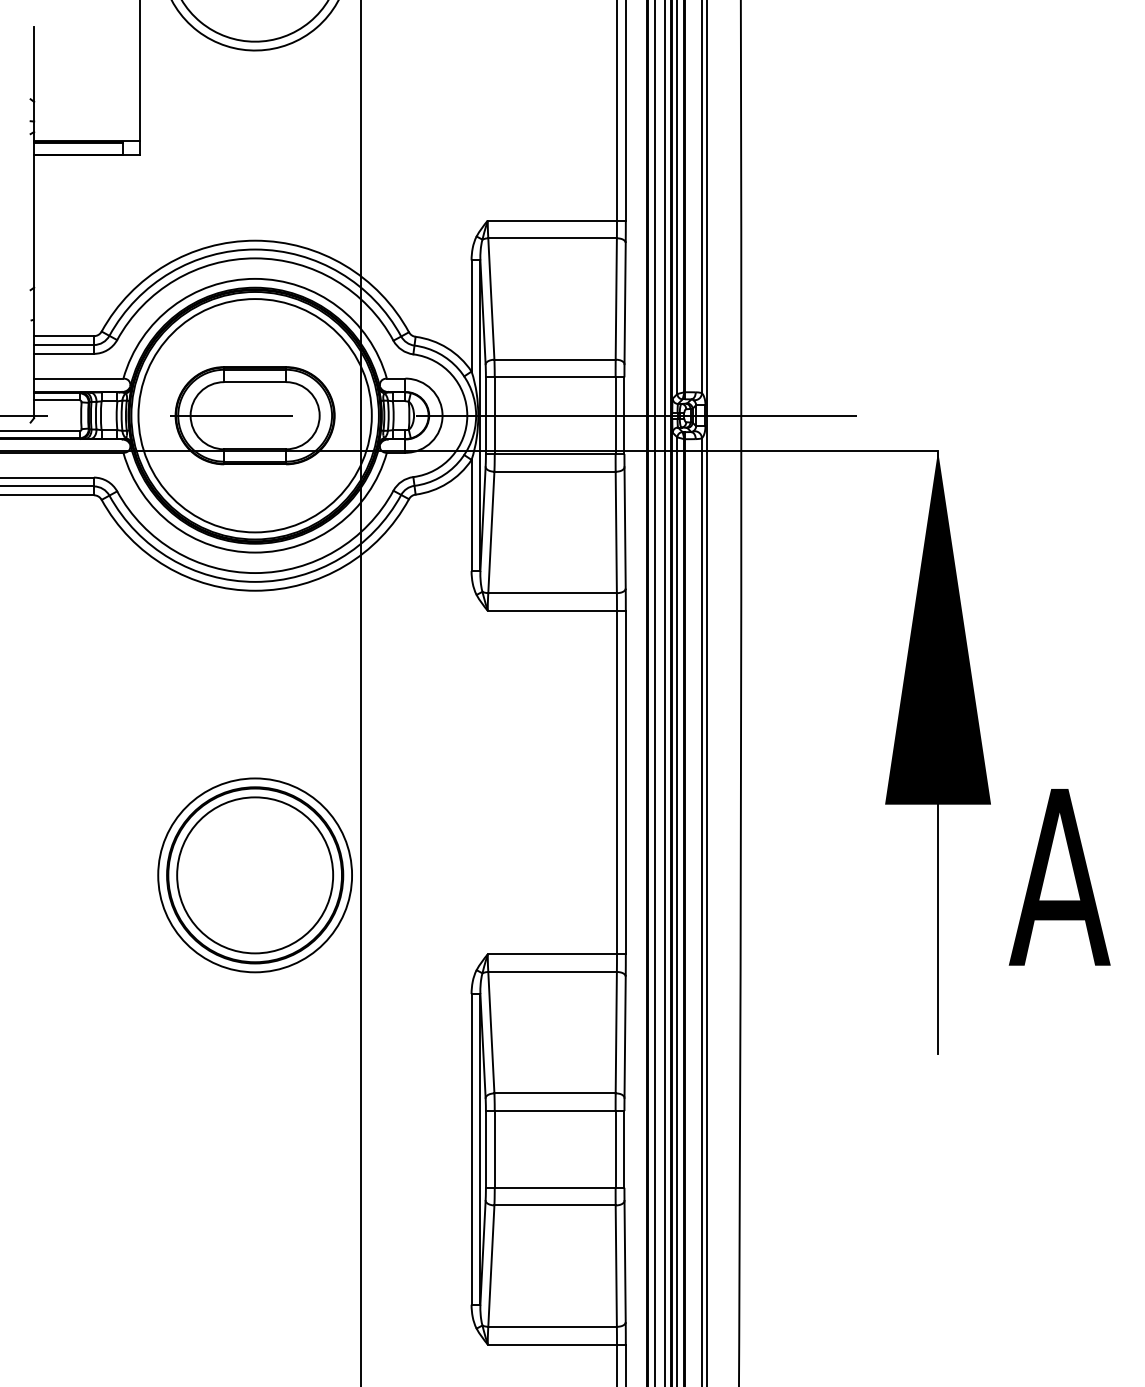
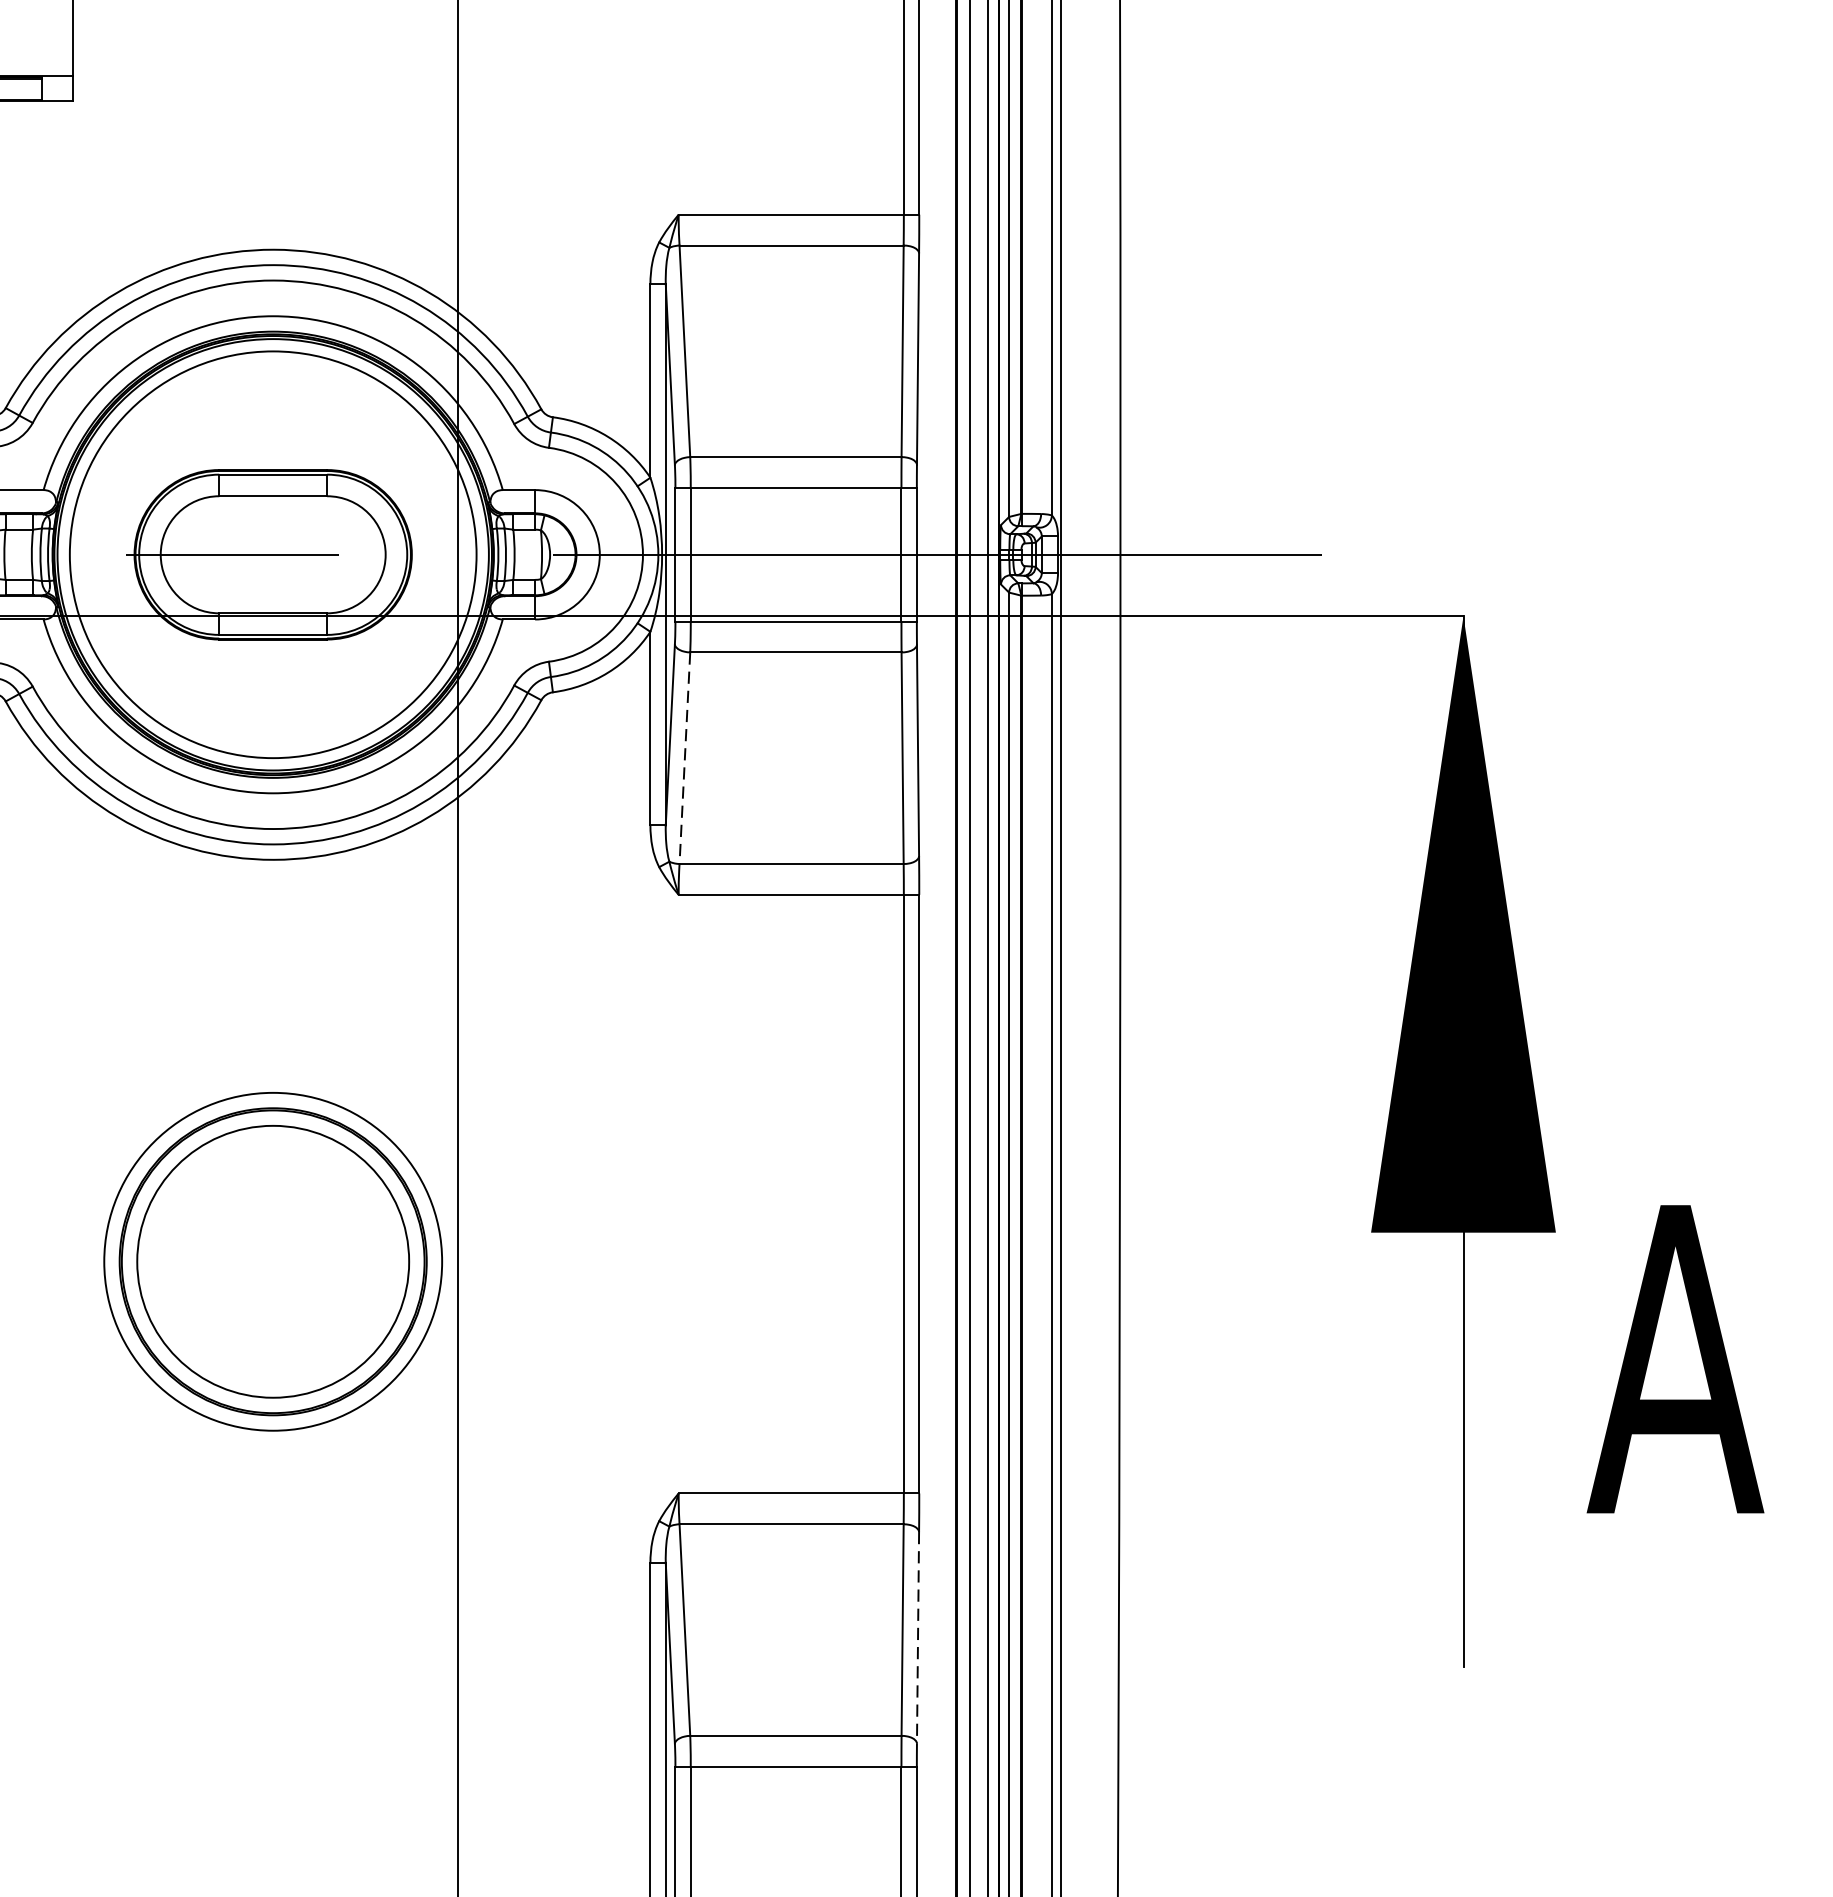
line: (491, 532) -> (685, 758), solid -> dashed
part: (254, 875) -> (272, 1261), moved
line: (625, 1037) -> (918, 1638), solid -> dashed

